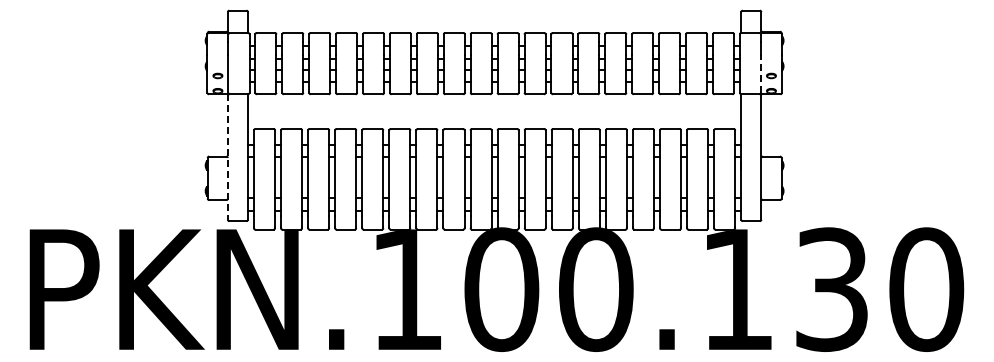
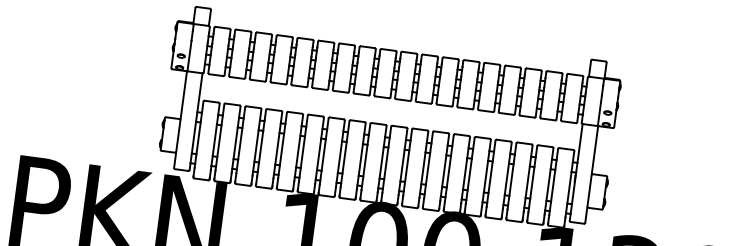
line: (760, 73) -> (599, 110), dashed -> solid
line: (227, 156) -> (180, 119), dashed -> solid

